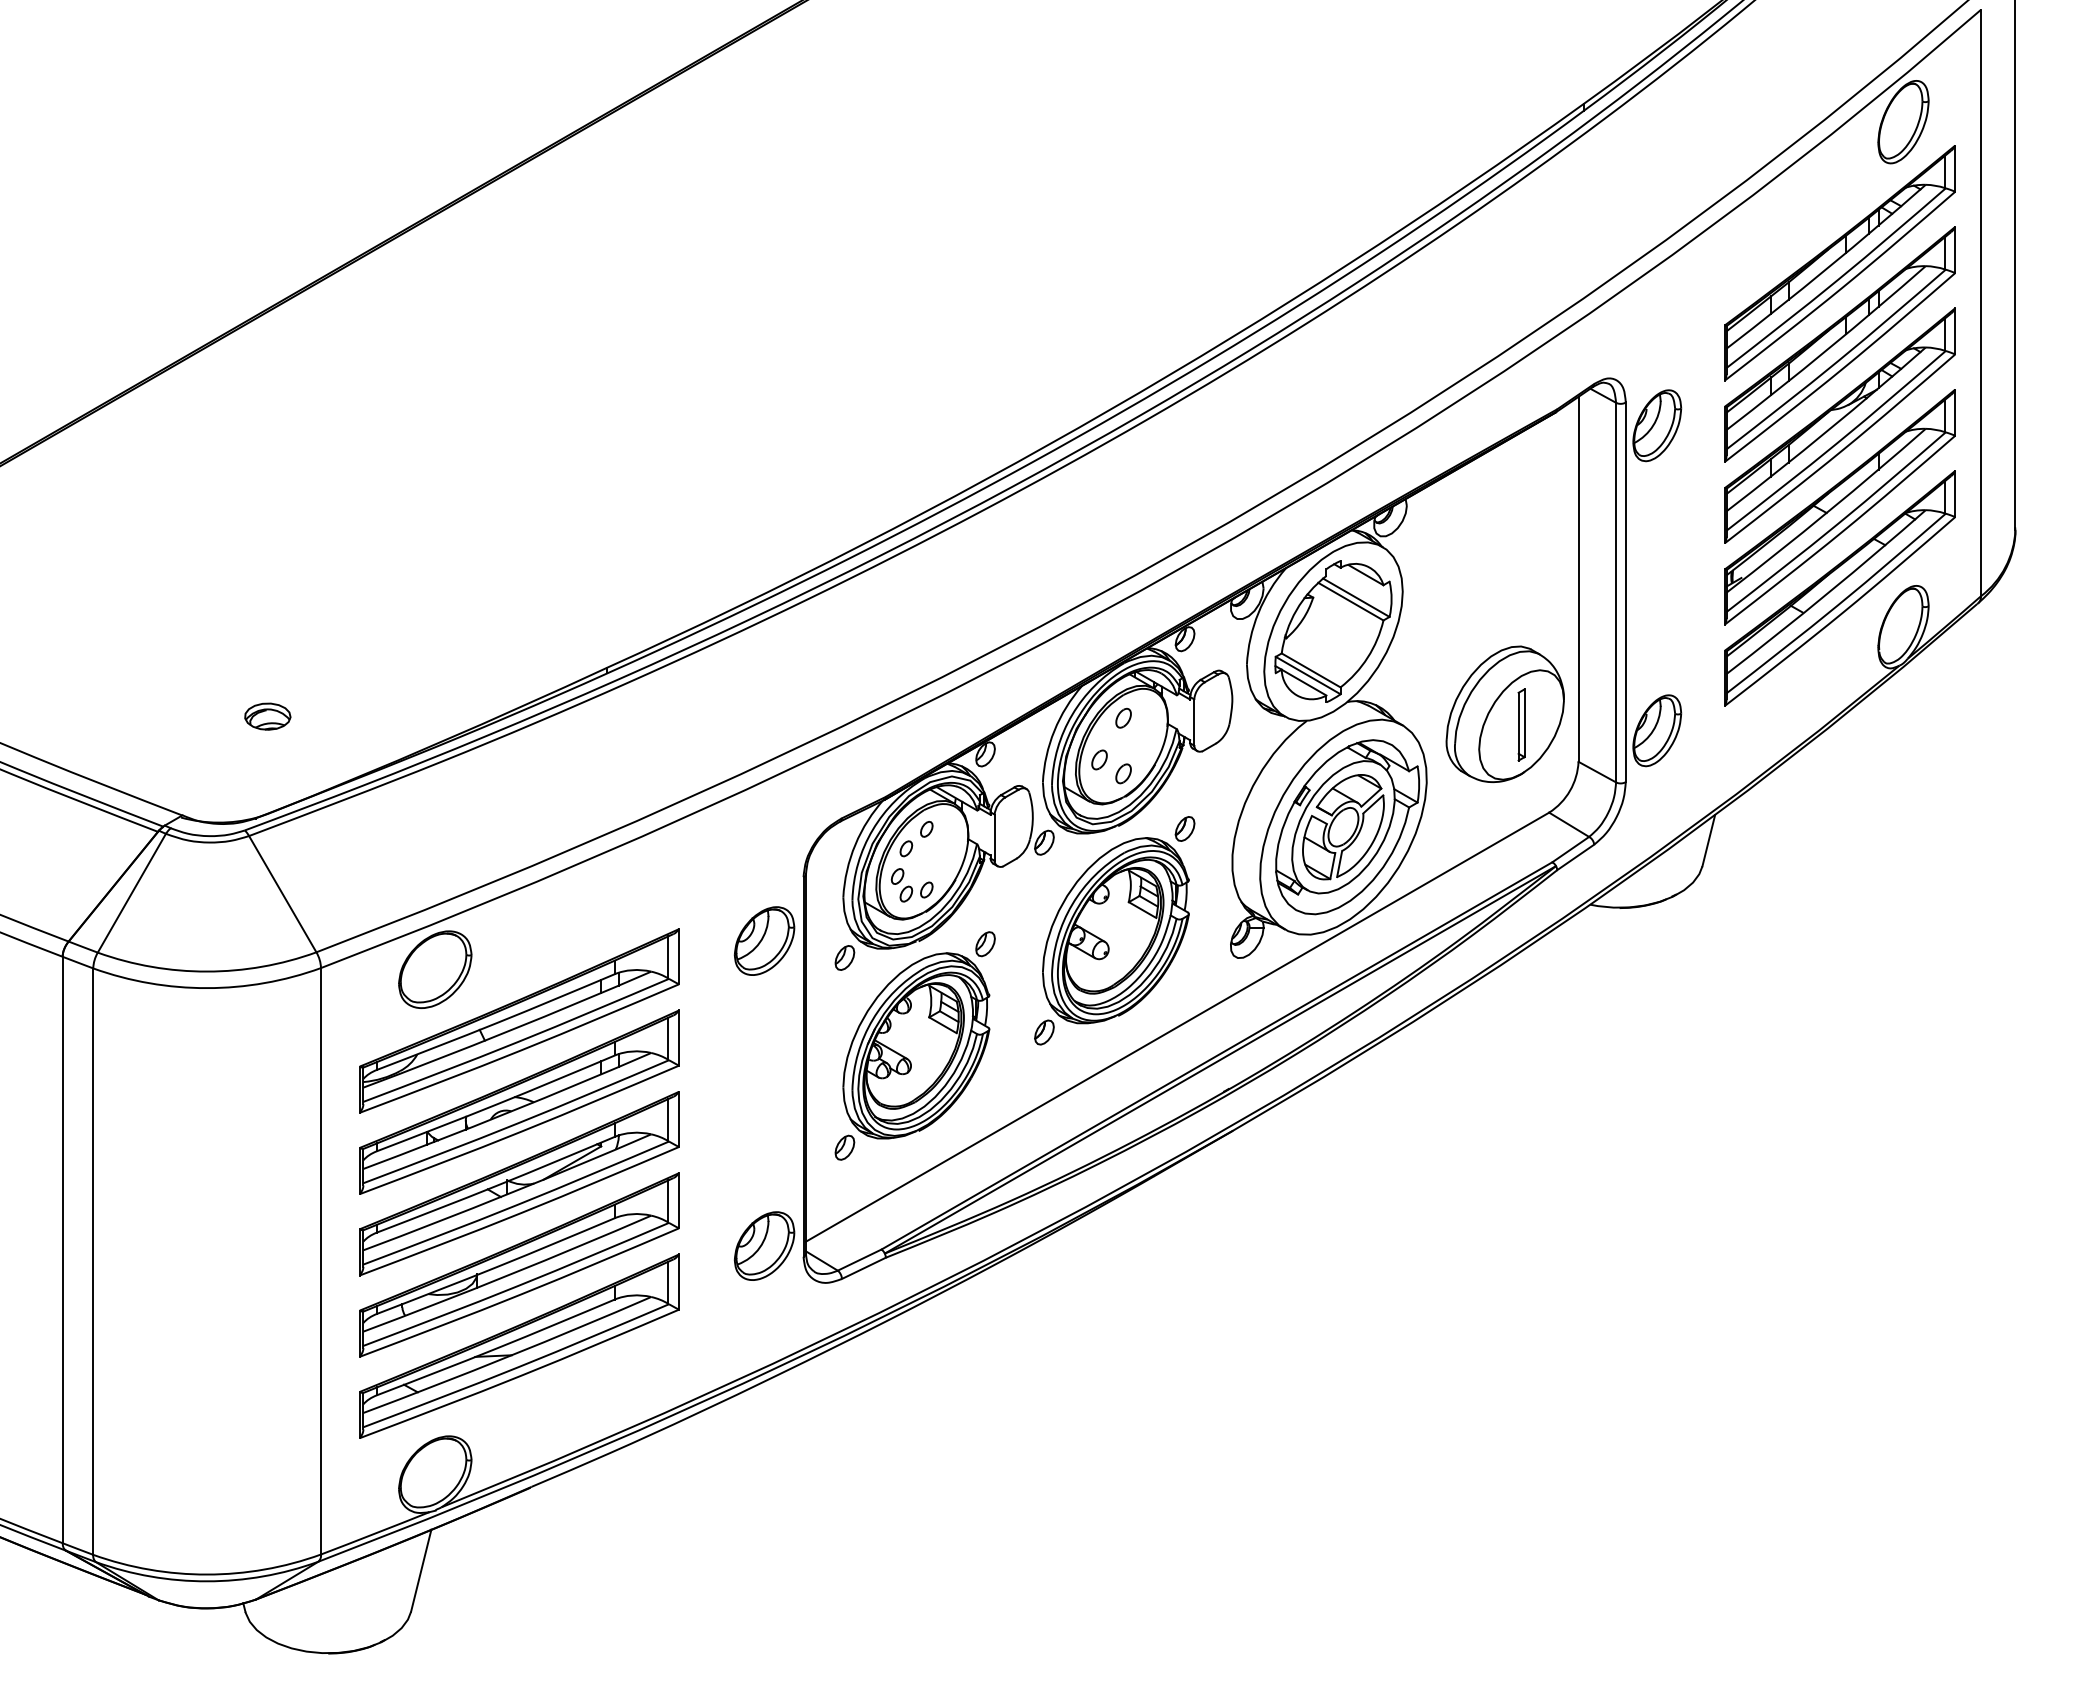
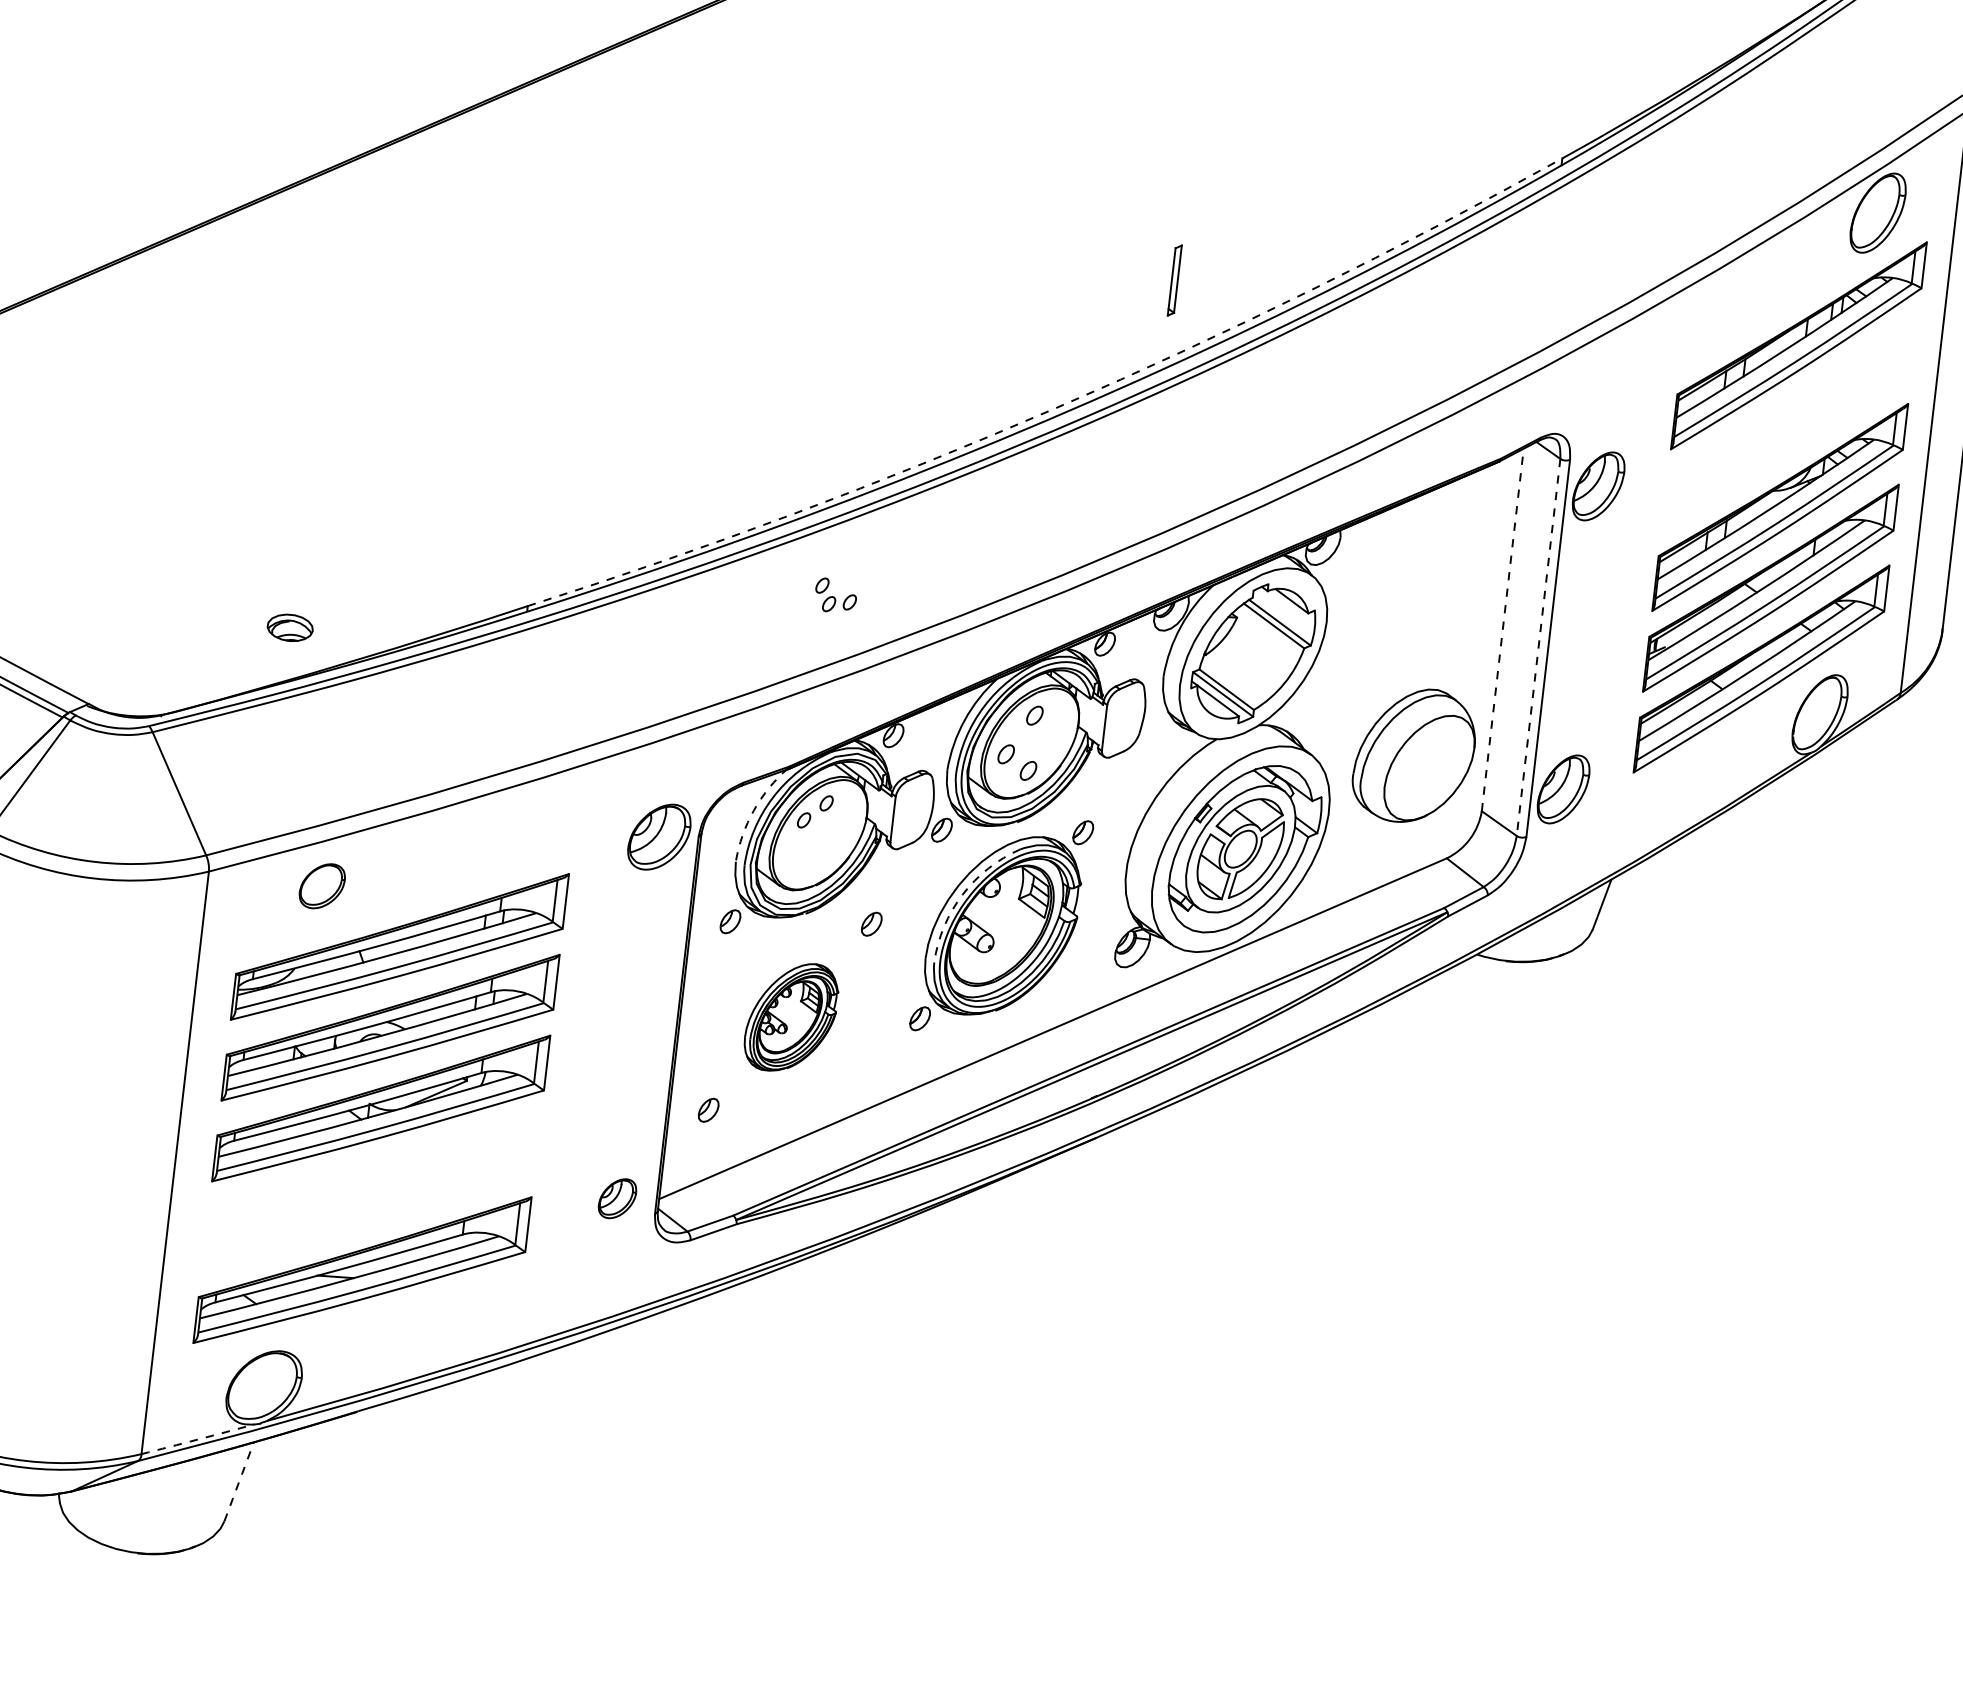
part: (1839, 344) -> (1789, 426), removed
arc: (1109, 410) -> (1056, 408), solid -> dashed
line: (1578, 578) -> (1502, 629), solid -> dashed
line: (1616, 592) -> (1538, 647), solid -> dashed
part: (267, 716) -> (289, 627), moved
part: (1521, 724) -> (1174, 280), moved
arc: (855, 844) -> (754, 810), solid -> dashed
part: (911, 885) -> (835, 596), moved
arc: (1072, 904) -> (962, 894), solid -> dashed
part: (764, 940) -> (659, 836), moved
part: (435, 969) -> (322, 886), size x0.6
part: (916, 1045) -> (791, 1016), size x0.6
part: (764, 1245) -> (617, 1198), size x0.6
part: (519, 1264) -> (372, 1188), removed
arc: (375, 1533) -> (198, 1439), solid -> dashed
line: (421, 1570) -> (239, 1481), solid -> dashed

